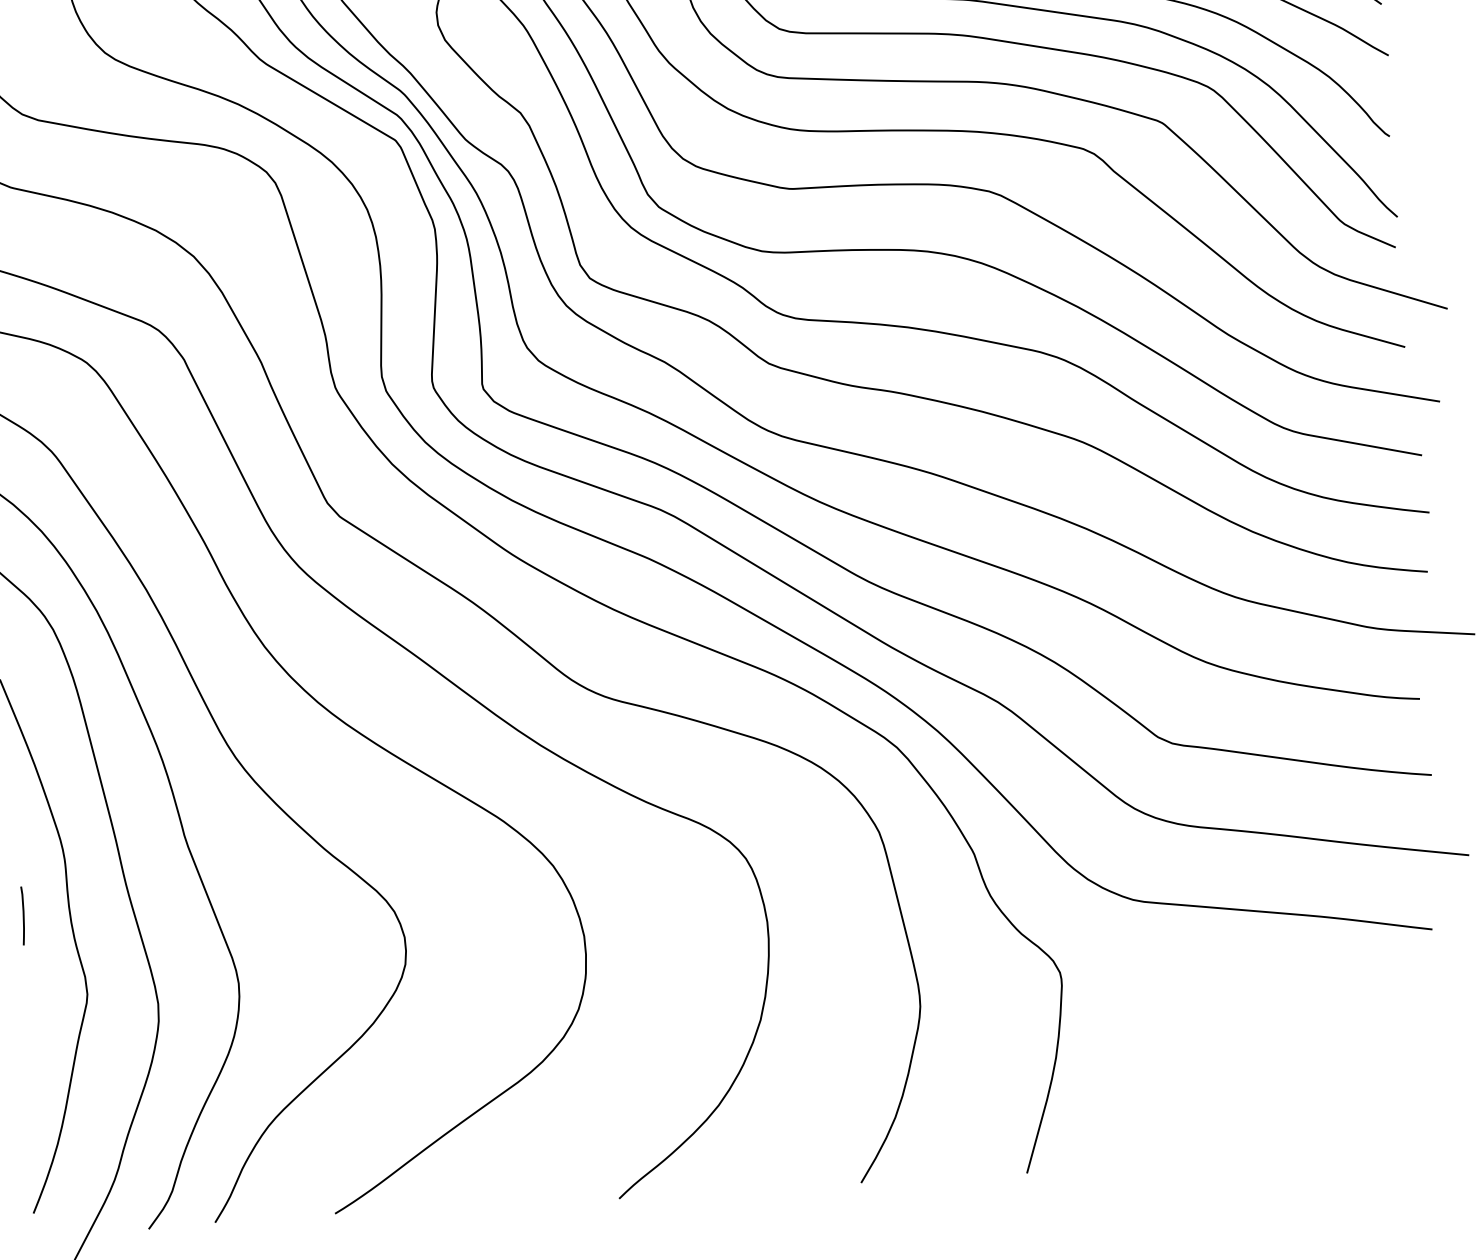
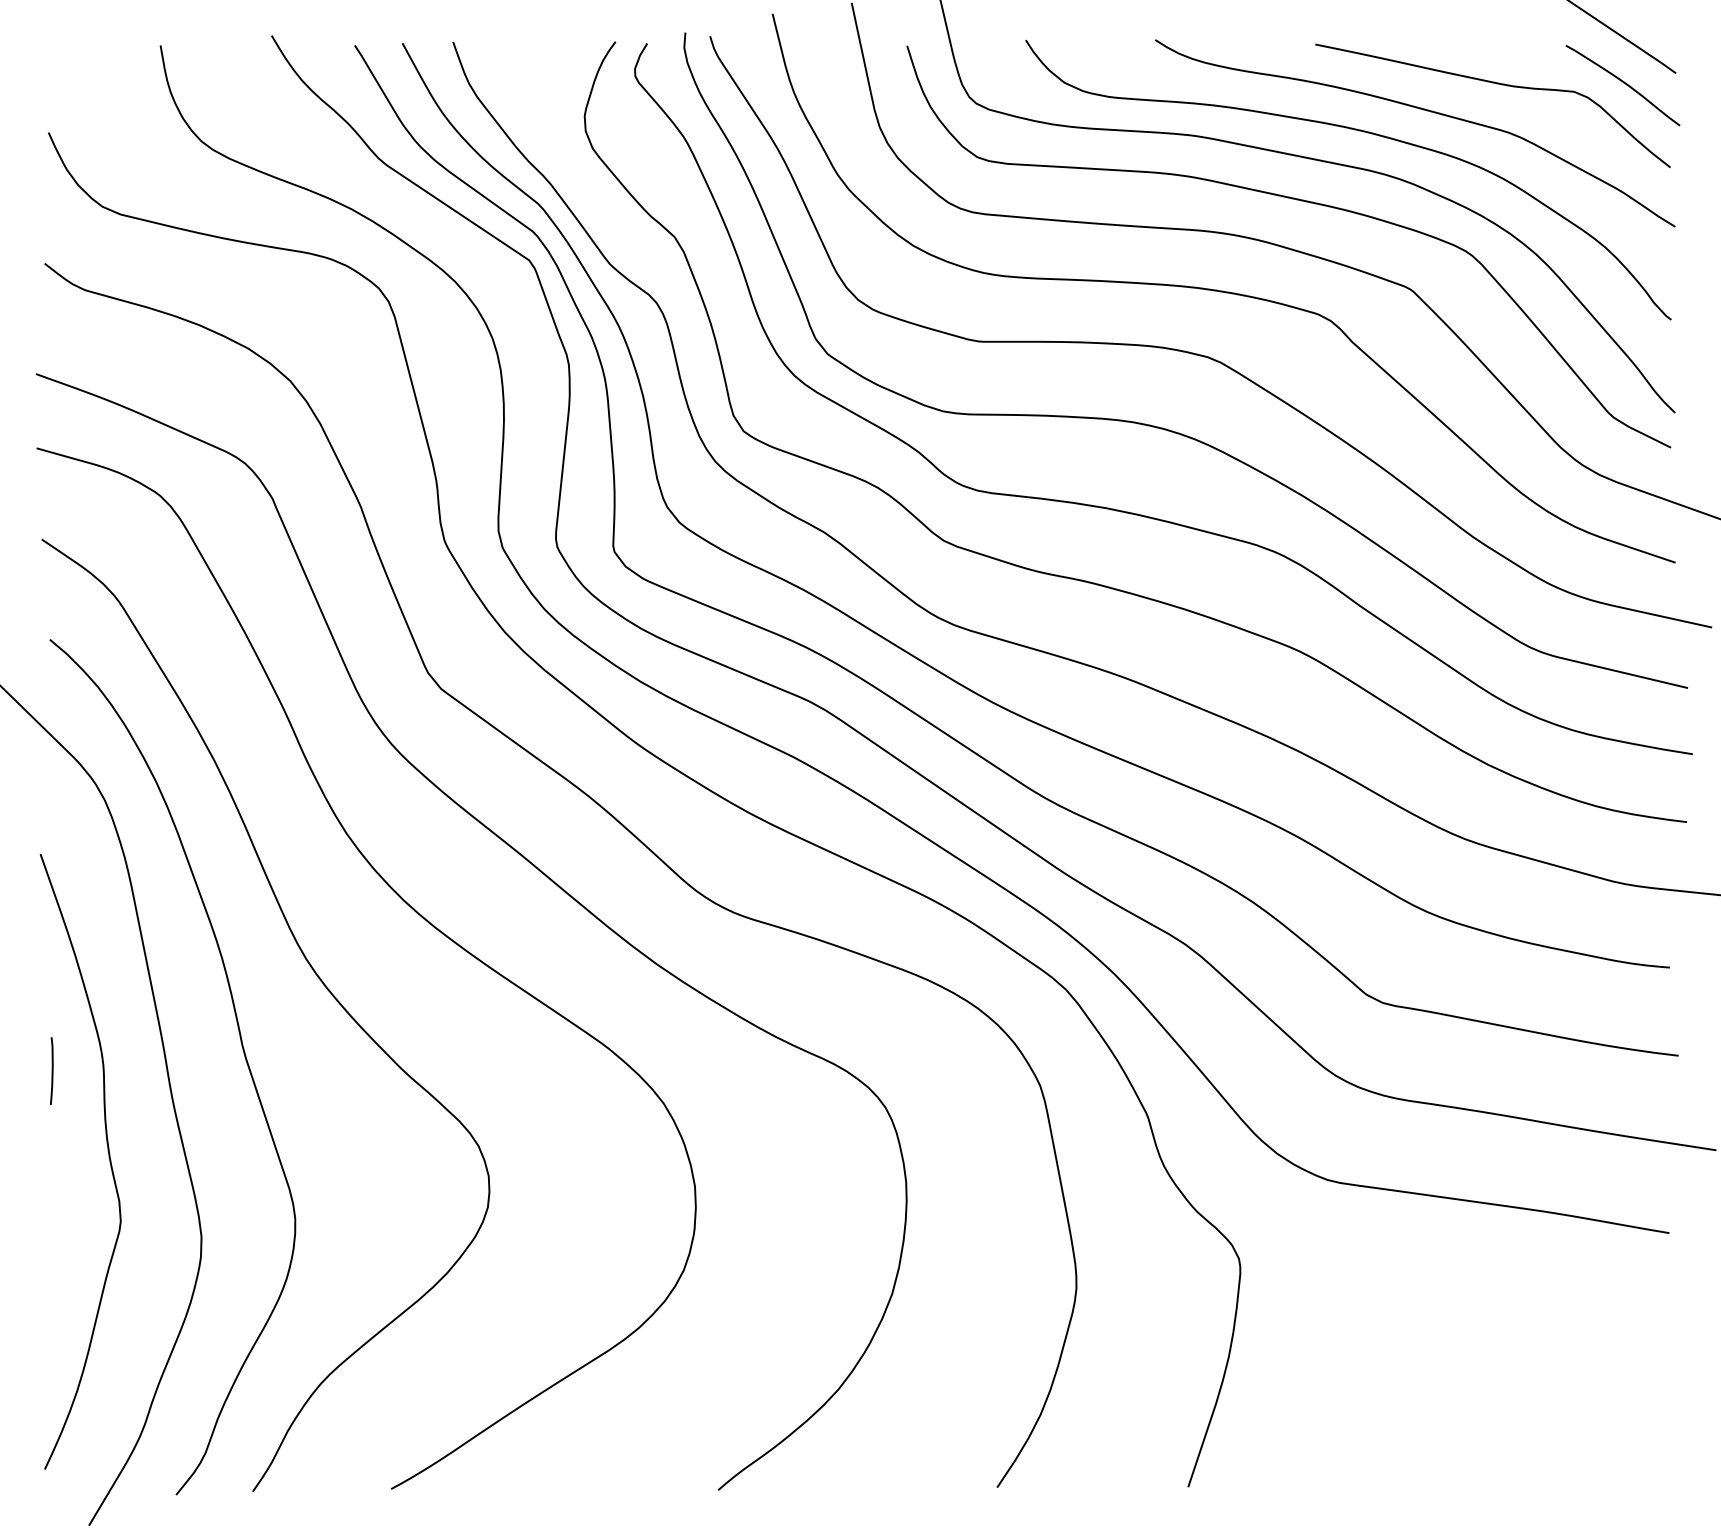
line: (22, 915) -> (51, 1070), moved

